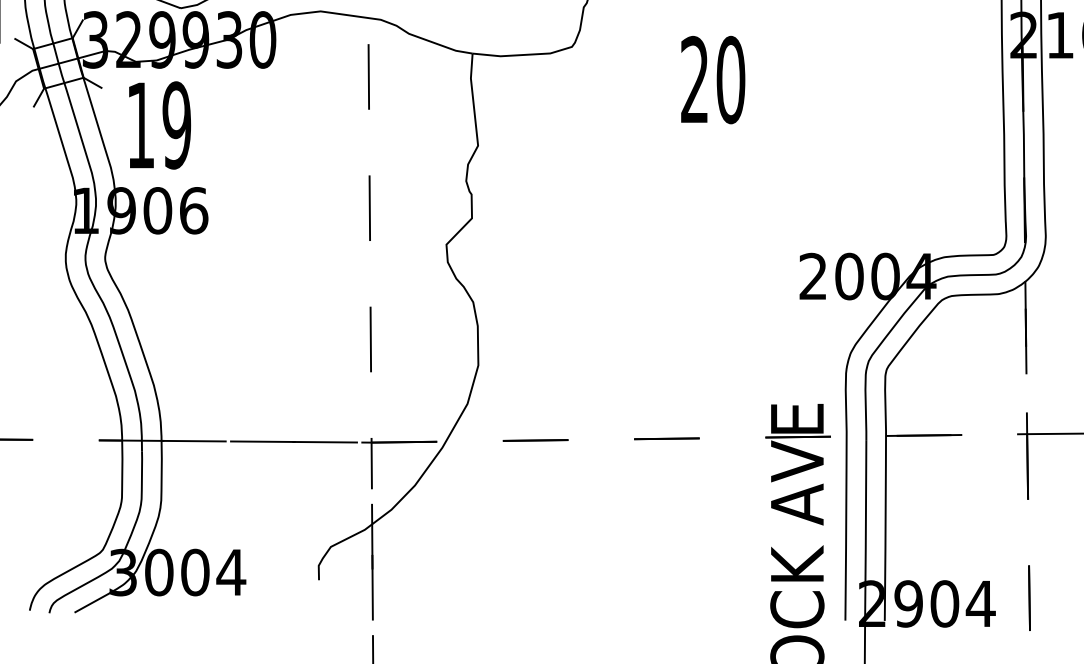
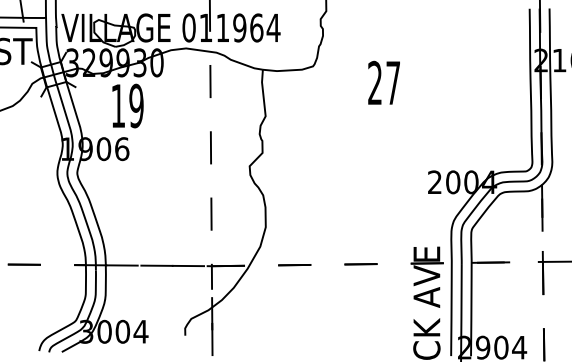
text: (731, 78) -> (393, 82), 20 -> 27
text: (158, 124) -> (127, 105), moved

